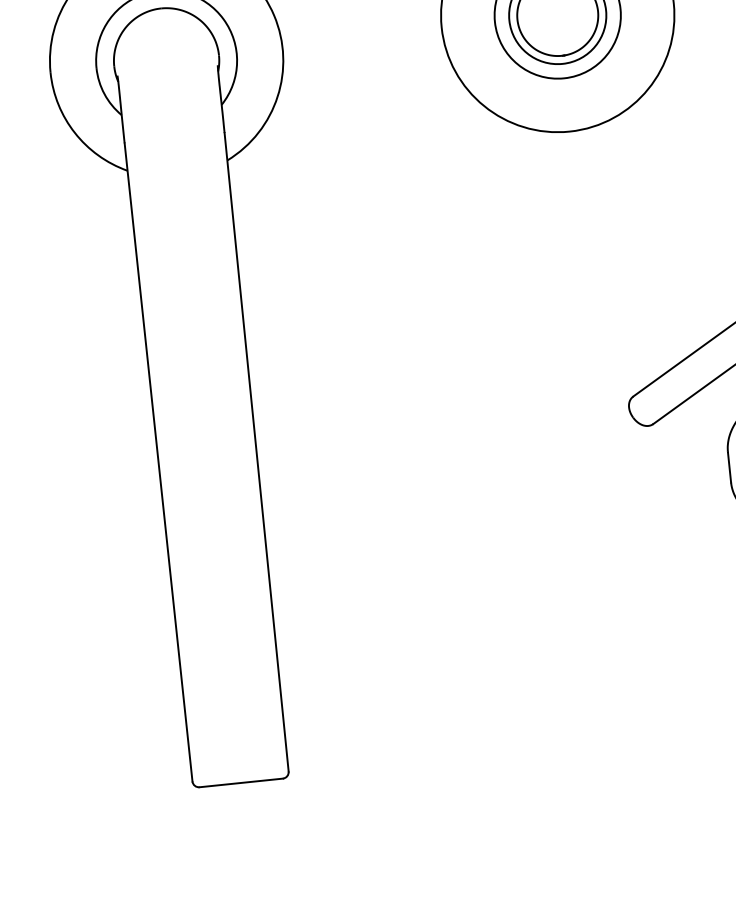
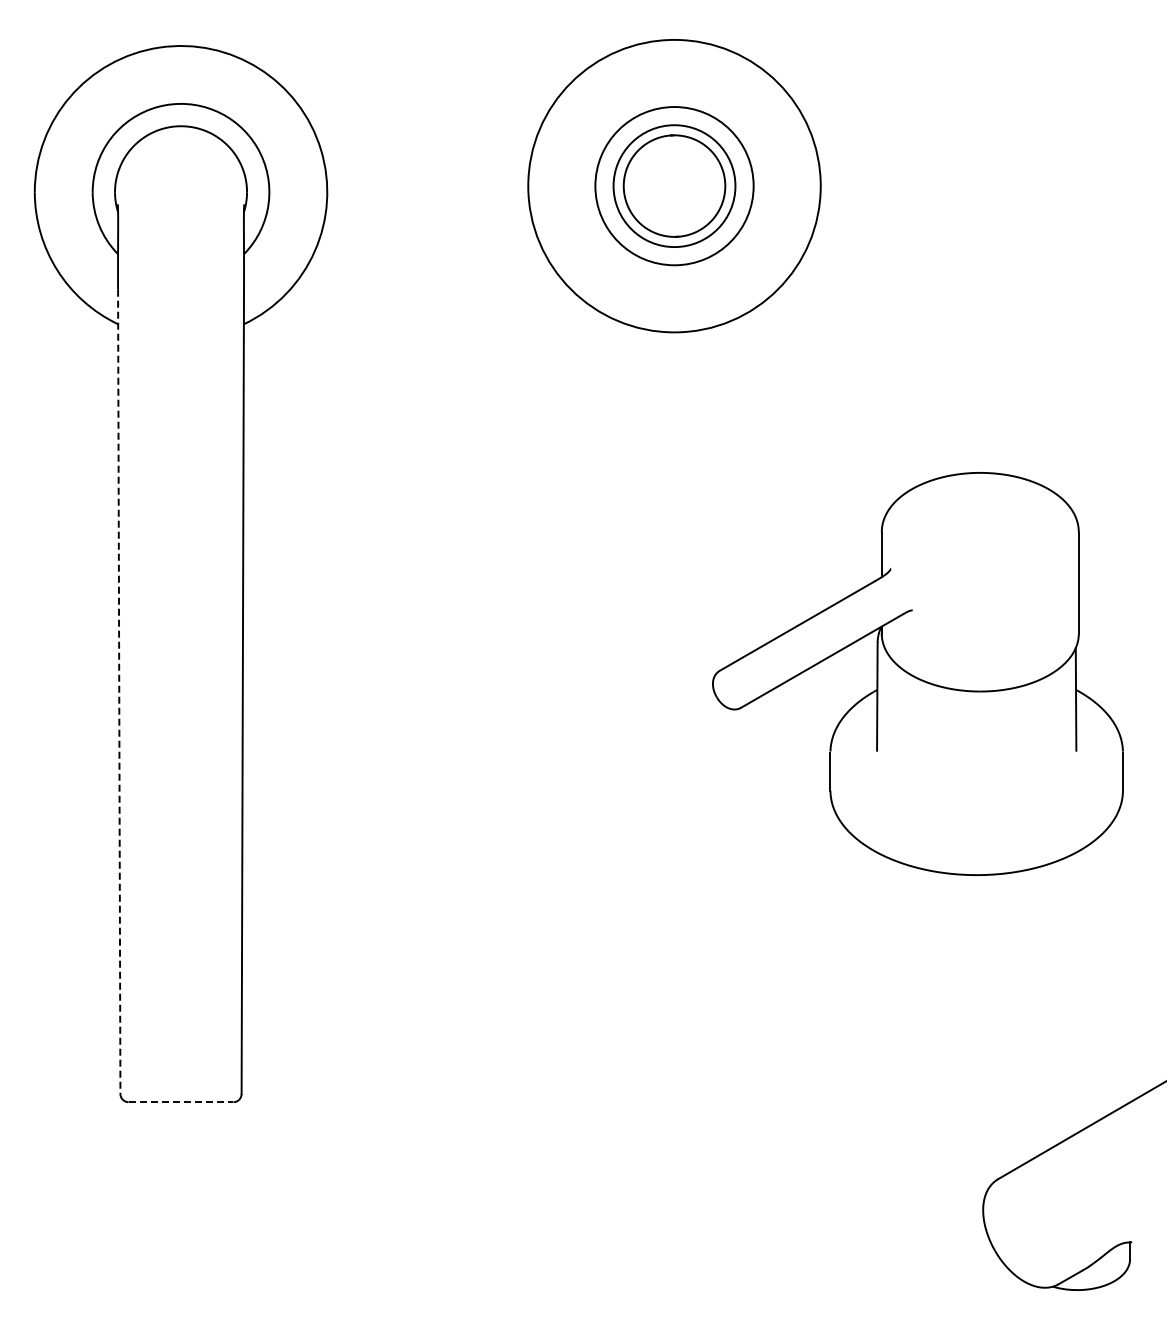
line: (158, 462) -> (119, 692), solid -> dashed
line: (241, 783) -> (181, 1102), solid -> dashed

